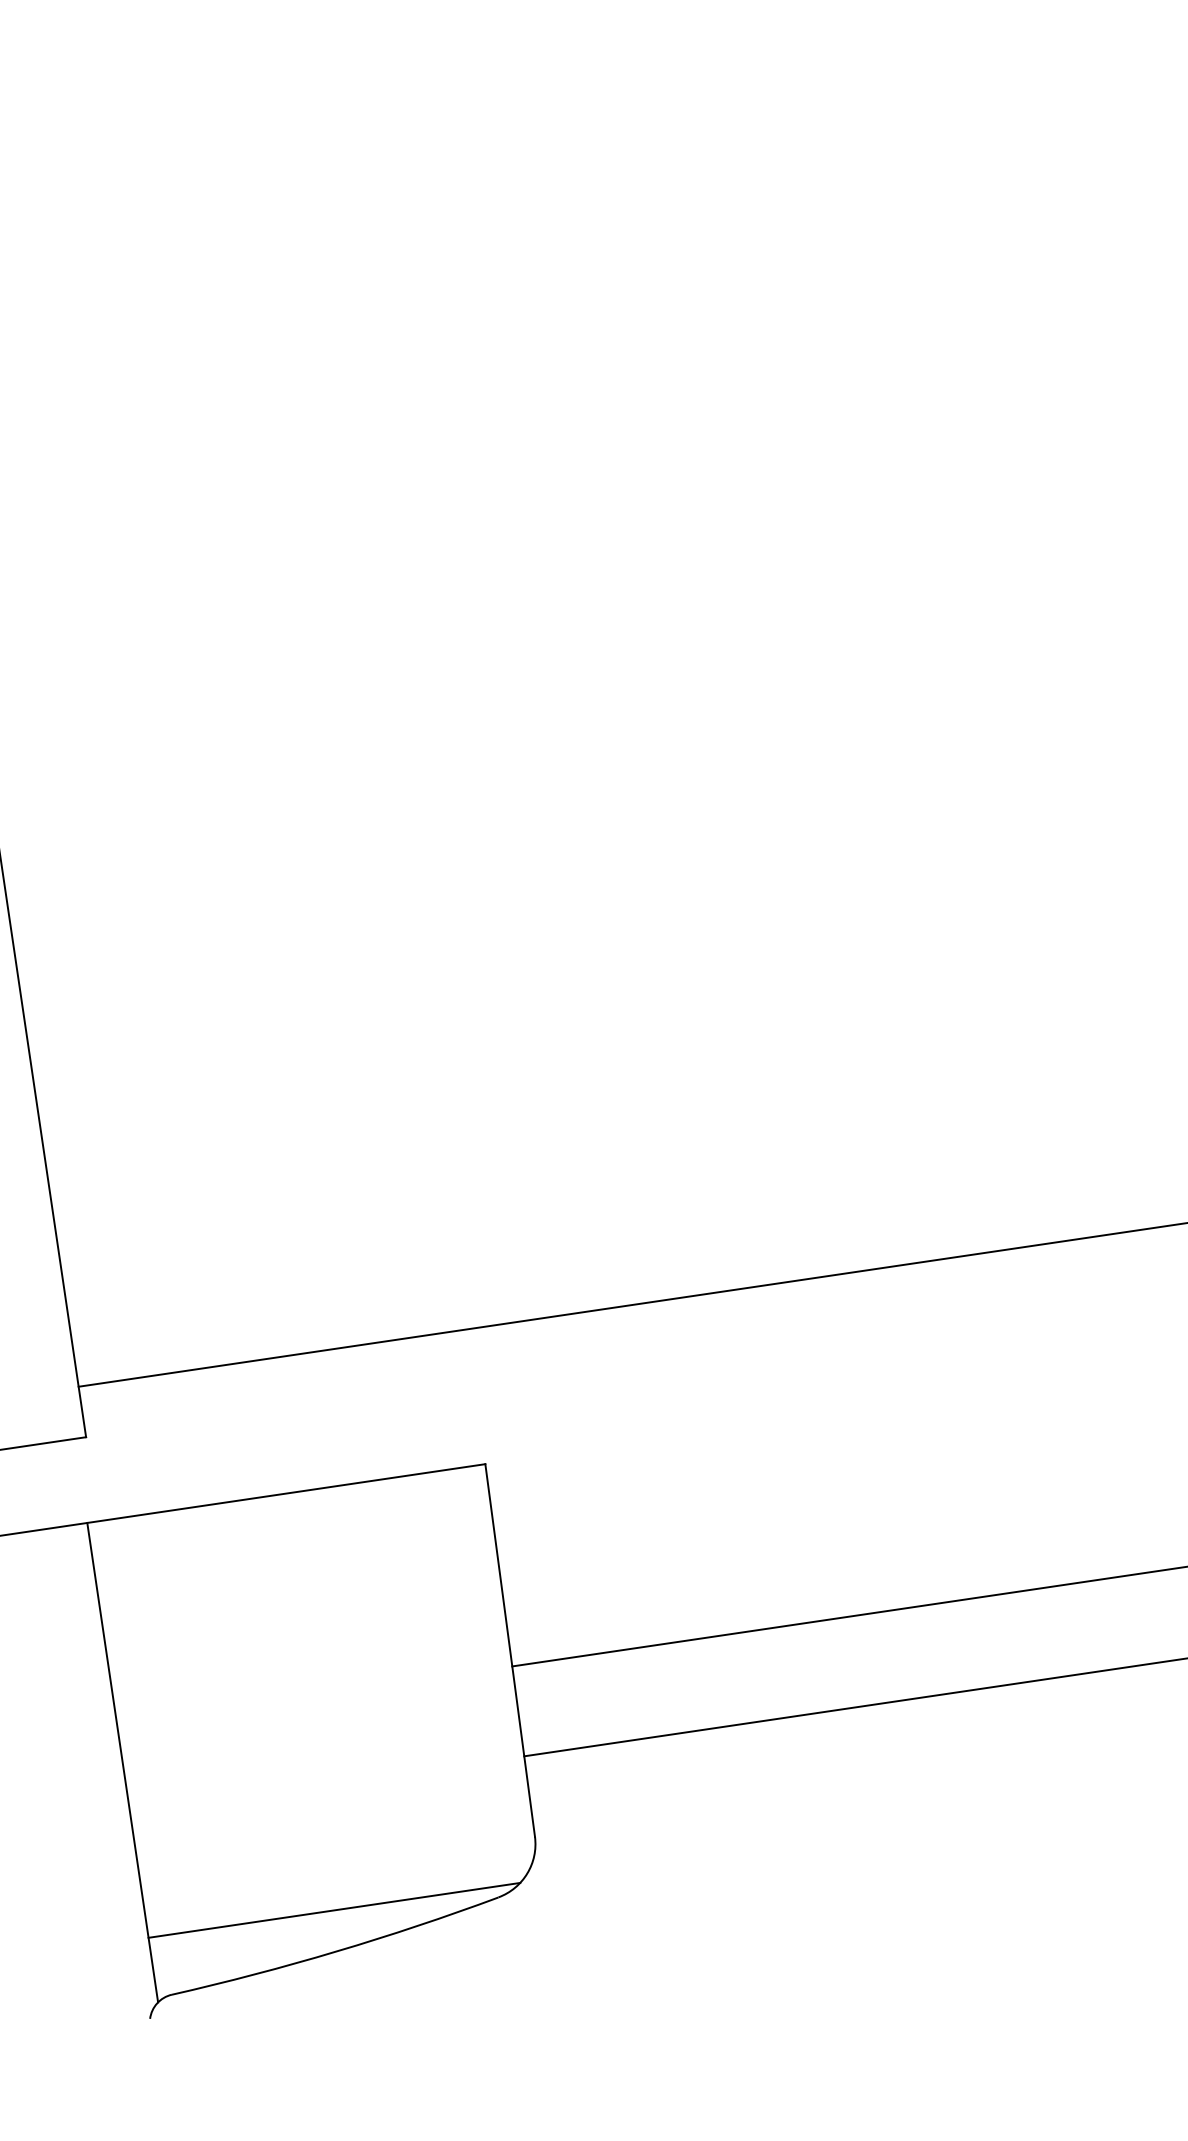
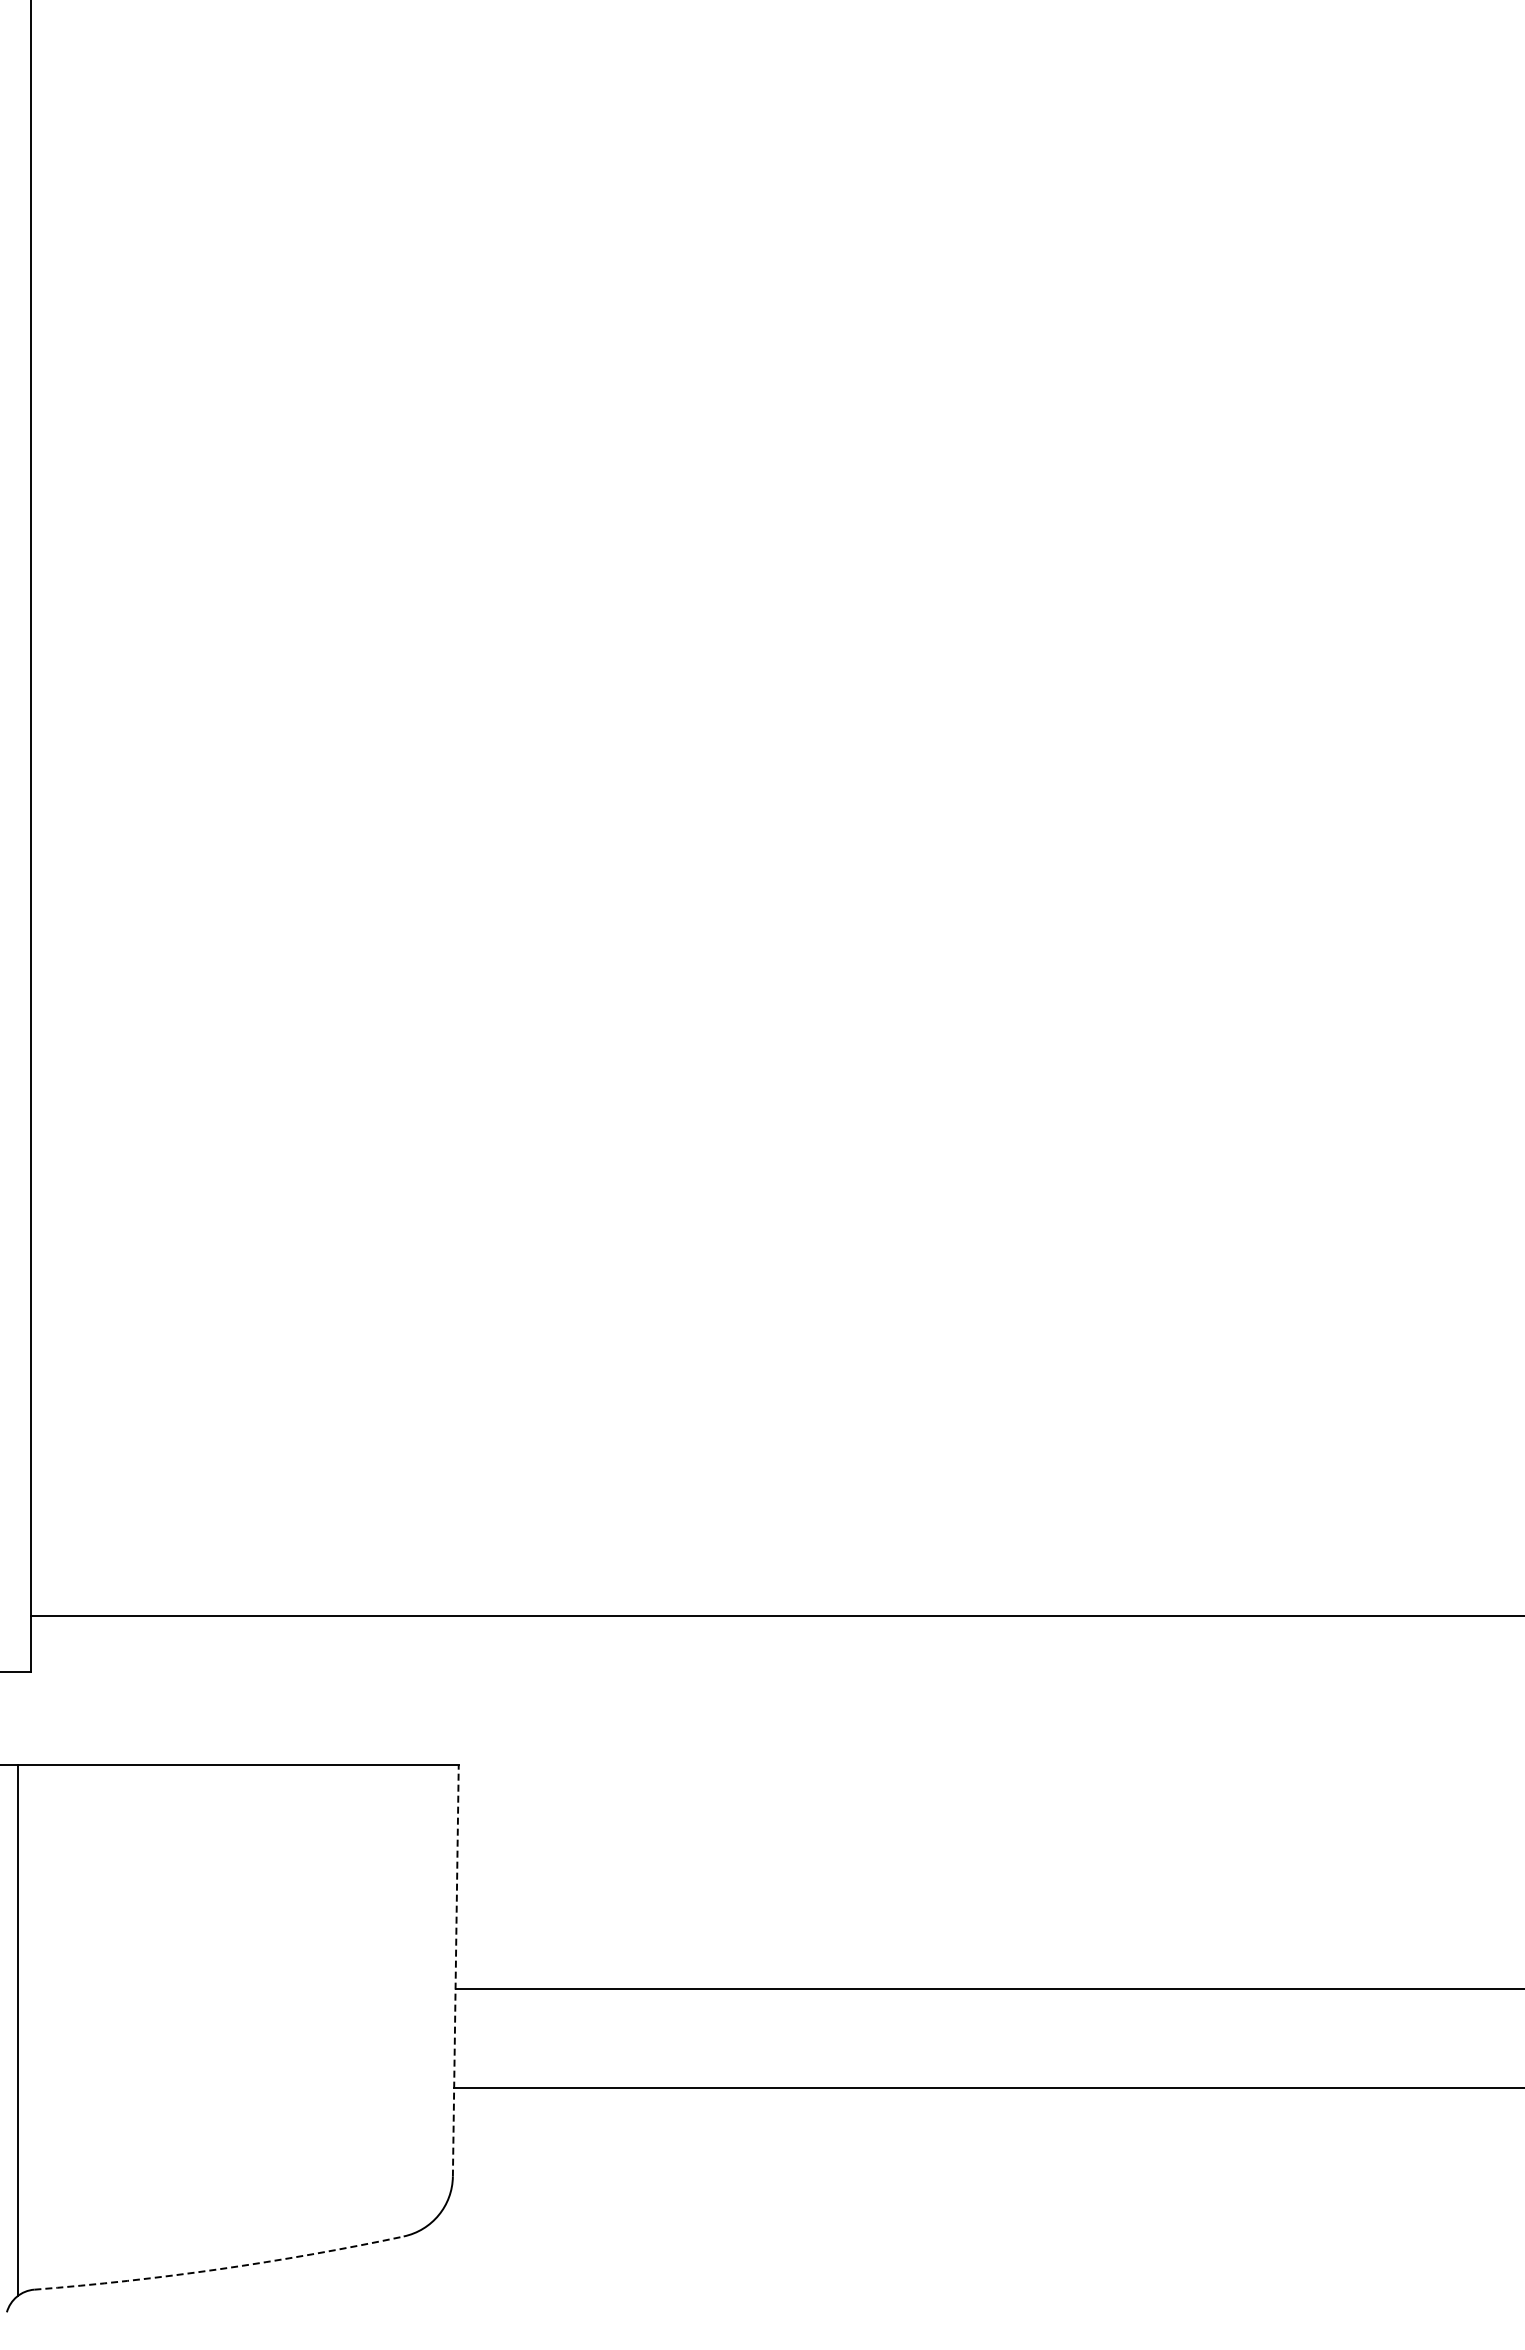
line: (509, 1650) -> (455, 1970), solid -> dashed
line: (334, 1910) -> (223, 2224), removed
arc: (336, 1951) -> (219, 2269), solid -> dashed

